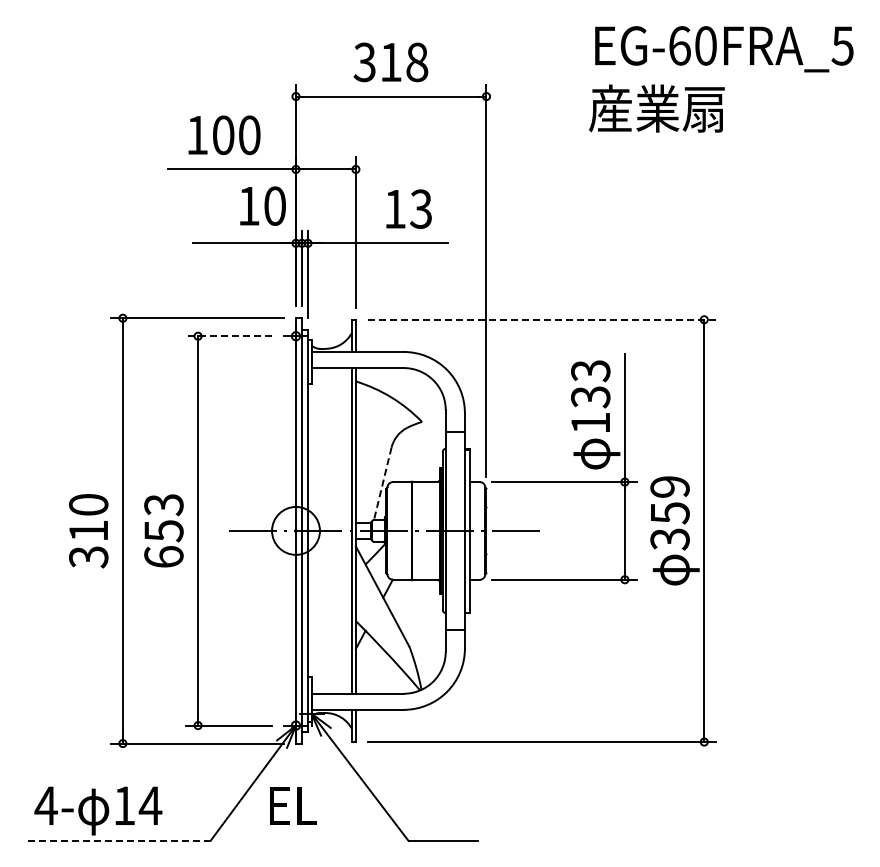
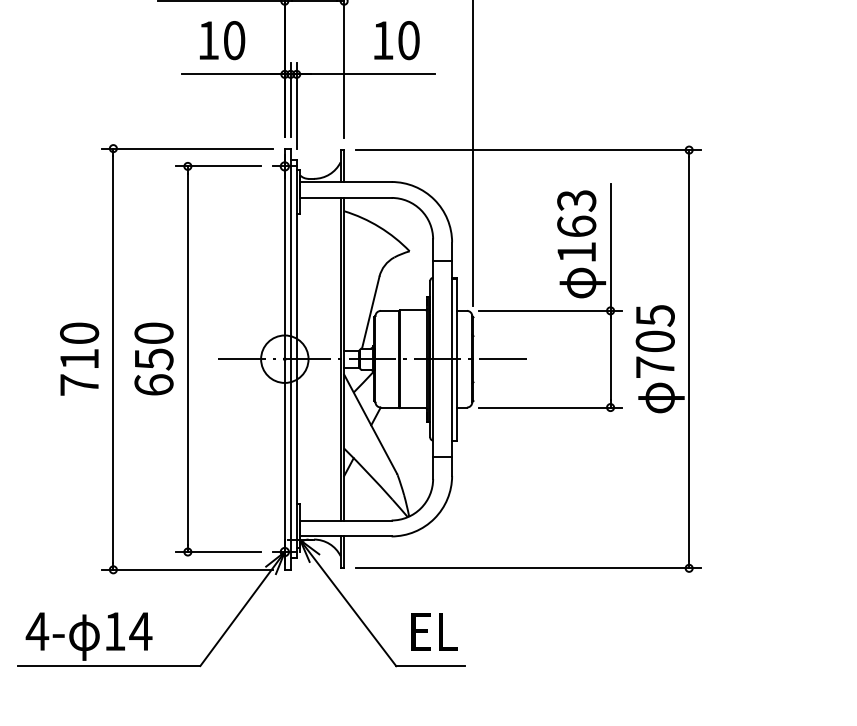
text: (262, 205) -> (221, 39), moved
text: (421, 208) -> (409, 39), 13 -> 10
line: (542, 319) -> (528, 149), dashed -> solid
line: (229, 336) -> (218, 166), dashed -> solid
text: (590, 397) -> (576, 227), 133 -> 163
line: (382, 484) -> (370, 313), dashed -> solid
text: (163, 505) -> (153, 334), 653 -> 650
text: (669, 513) -> (654, 341), 359 -> 705
text: (88, 557) -> (79, 385), 310 -> 710
text: (293, 805) -> (434, 631), moved
line: (118, 840) -> (109, 665), dashed -> solid

